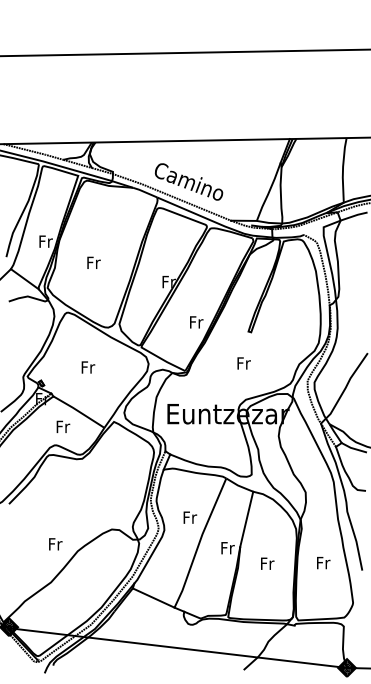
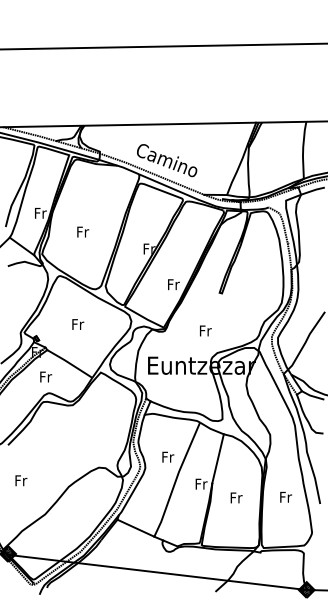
text: (243, 362) -> (205, 330), moved
text: (63, 426) -> (46, 376), moved
text: (55, 544) -> (21, 480), moved

